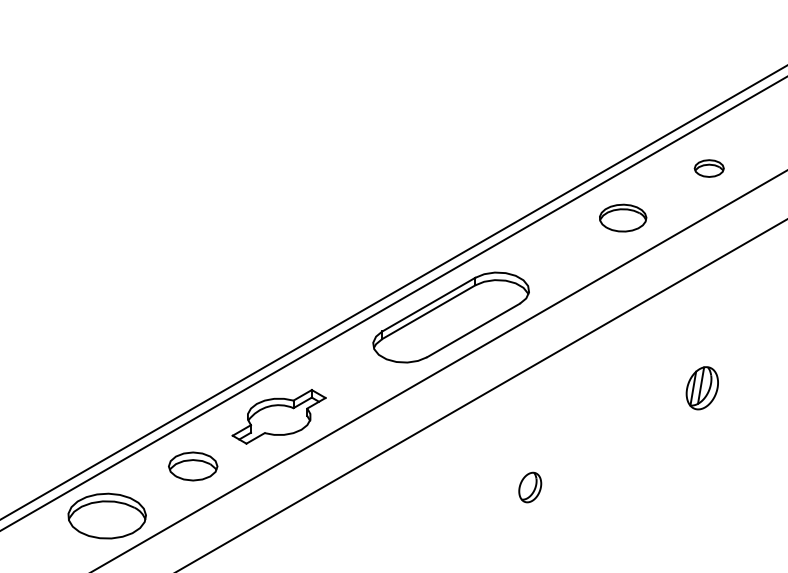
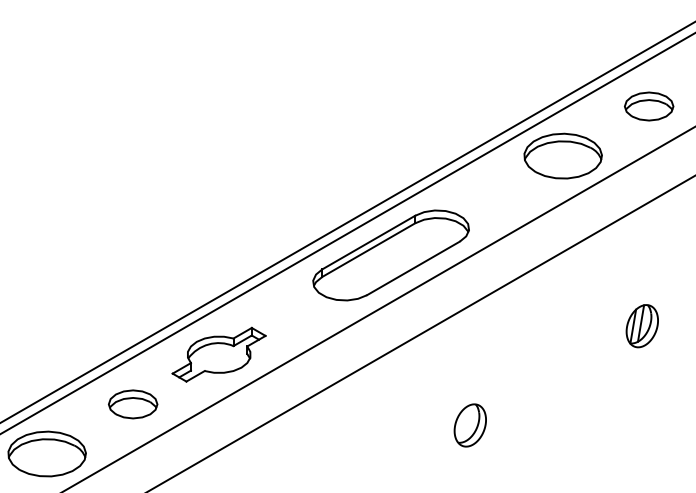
part: (709, 168) -> (649, 106), size x1.67
part: (622, 217) -> (562, 155), size x1.67
part: (529, 487) -> (469, 425), size x1.43

